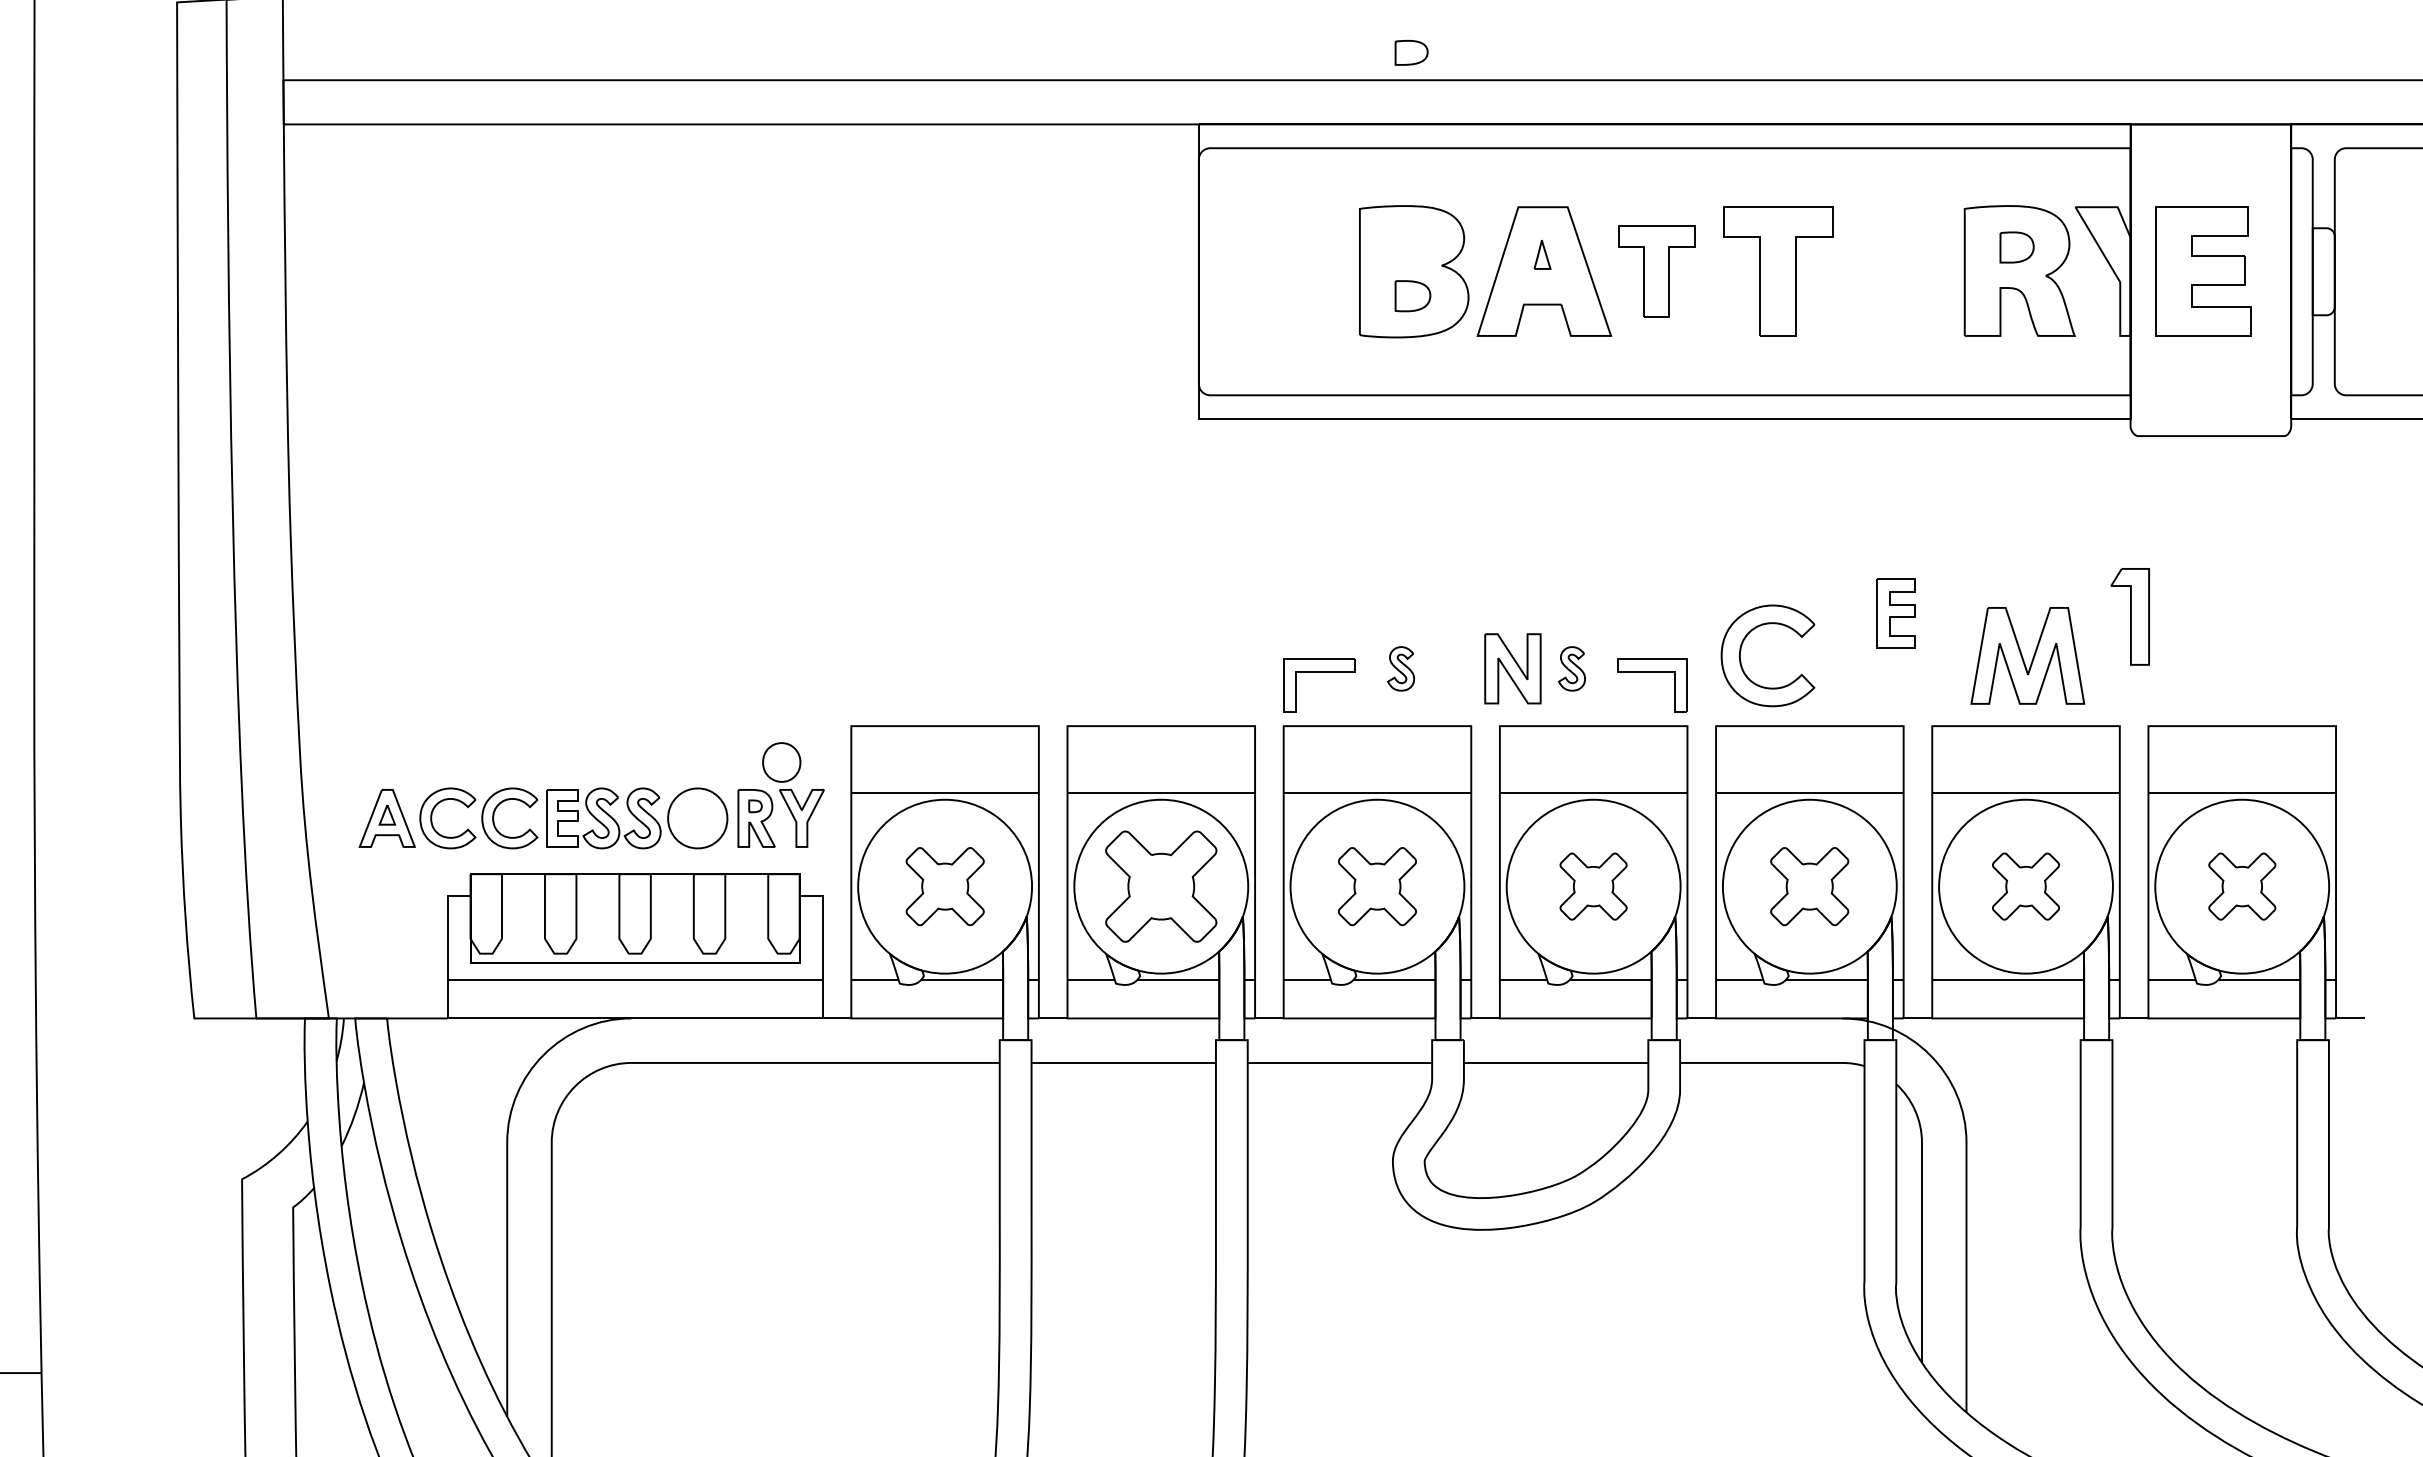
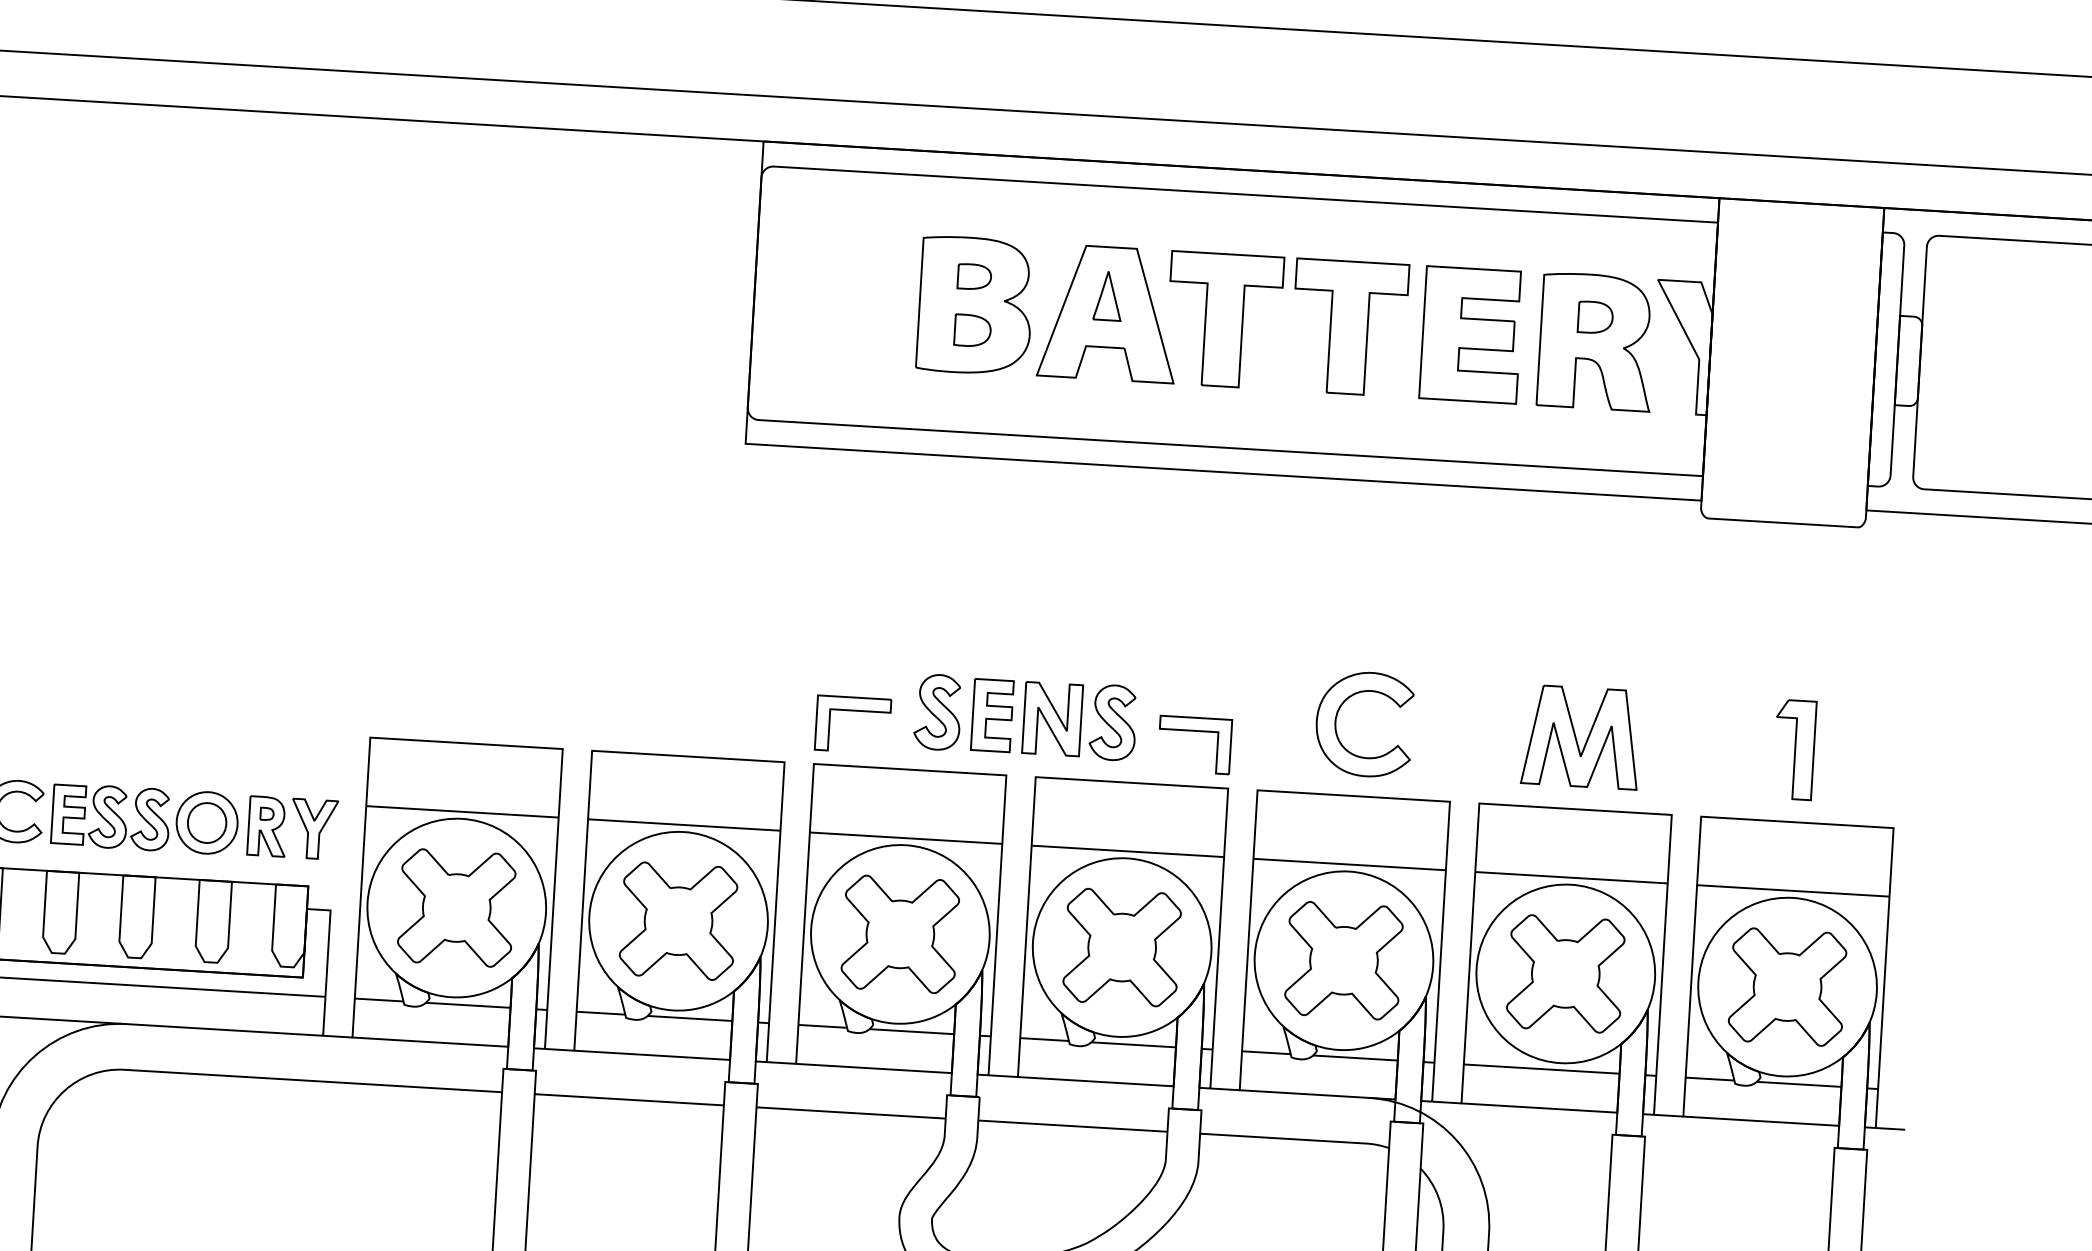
part: (1411, 52) -> (974, 276), moved
part: (1542, 254) -> (1108, 295), size x1.67
part: (1656, 271) -> (1224, 320), size x1.43
part: (2203, 271) -> (1471, 334), moved
part: (1895, 613) -> (991, 715), moved
part: (2129, 616) -> (1793, 749), moved
part: (1741, 650) -> (1337, 717), moved
part: (1400, 668) -> (937, 711), size x1.67
part: (1571, 668) -> (1112, 722), size x1.67
part: (781, 762) -> (206, 823), moved
part: (945, 886) -> (457, 907), size x1.43
part: (1377, 886) -> (900, 934), size x1.43
part: (1593, 886) -> (1122, 947), size x1.67
part: (1809, 886) -> (1343, 960), size x1.43
part: (2025, 886) -> (1565, 973), size x1.67
part: (2242, 886) -> (1787, 986), size x1.67

